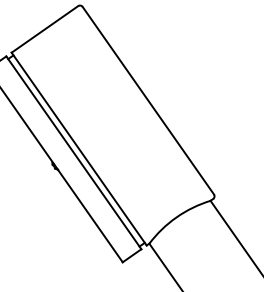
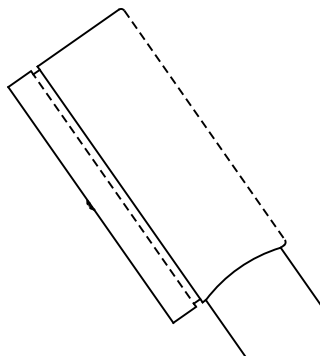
line: (148, 101) -> (204, 126), solid -> dashed
line: (73, 152) -> (113, 188), solid -> dashed

